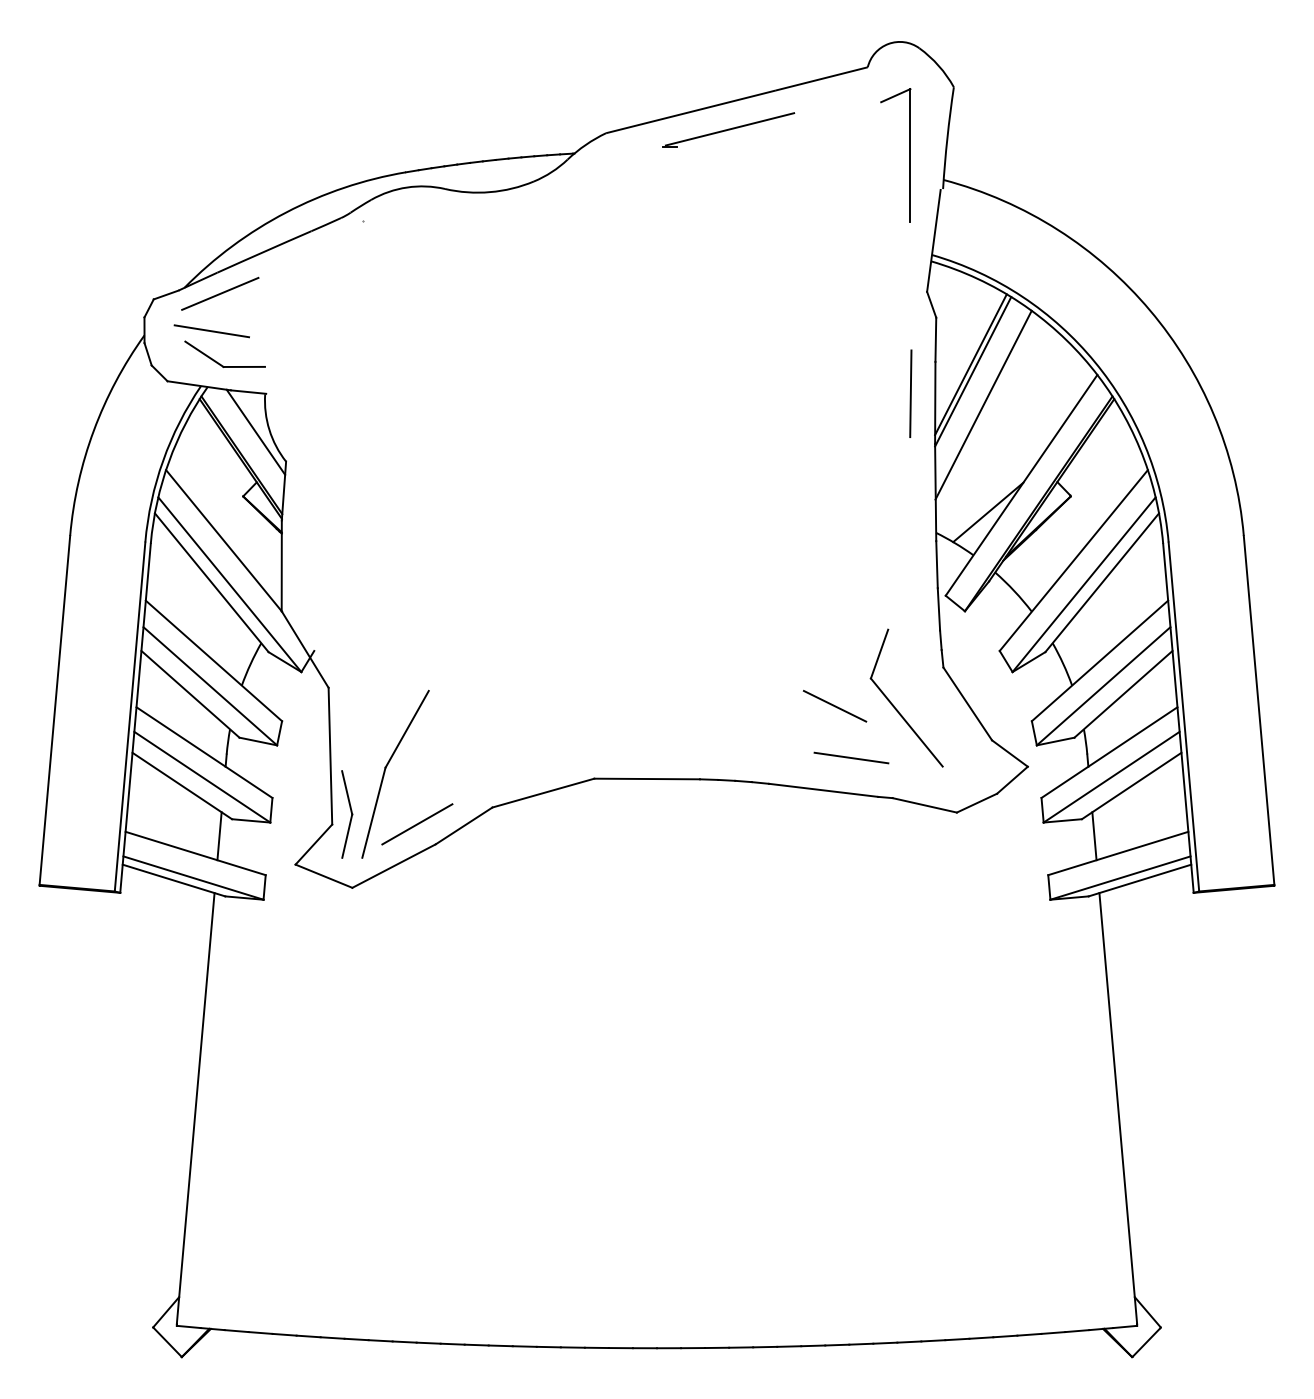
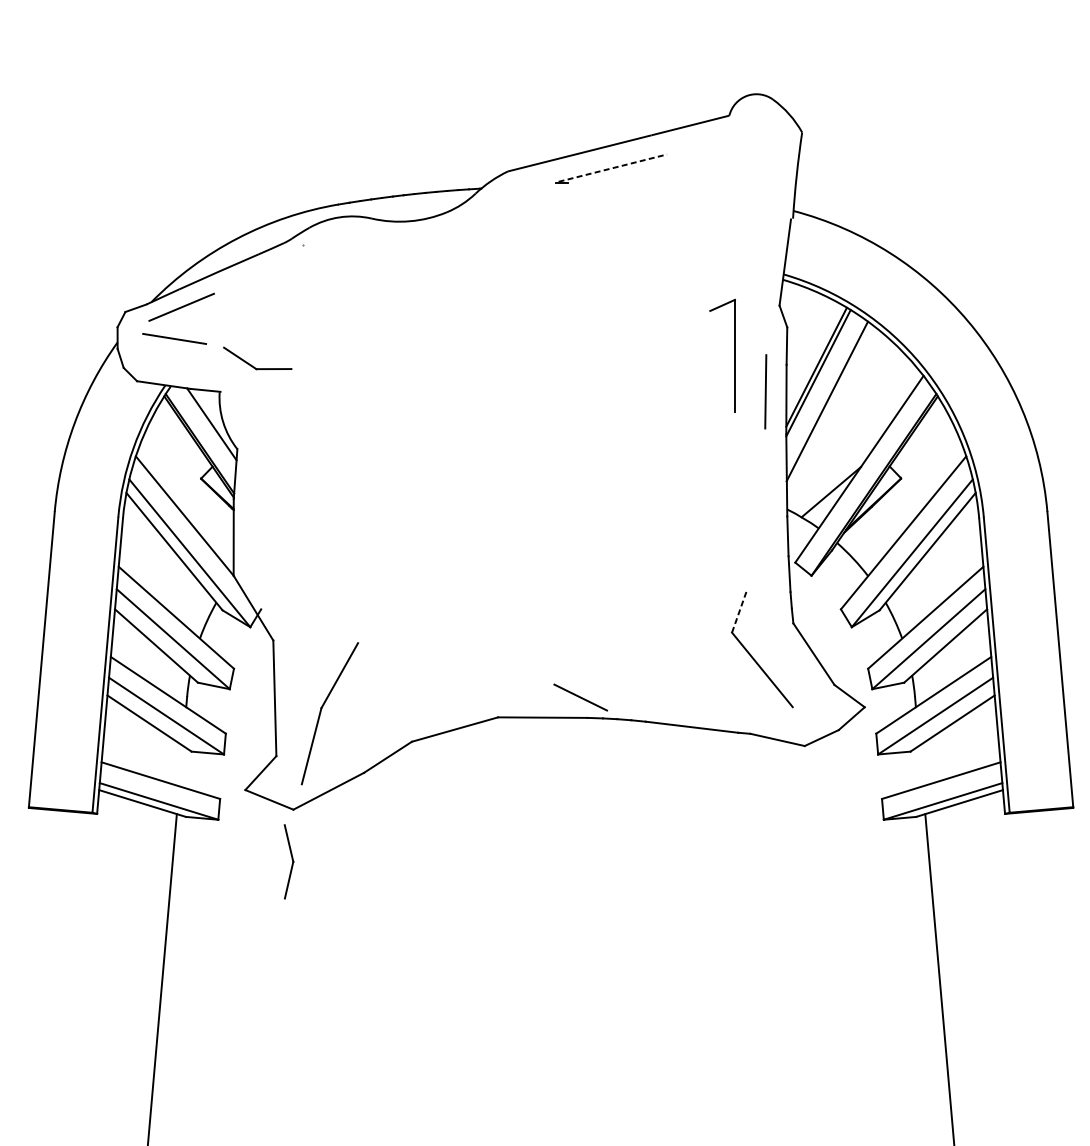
line: (730, 129) -> (613, 168), solid -> dashed
part: (909, 155) -> (734, 356), moved
part: (217, 361) -> (251, 364), moved
line: (879, 654) -> (739, 612), solid -> dashed
line: (834, 705) -> (580, 696), moved
line: (851, 757) -> (715, 699), removed
part: (347, 814) -> (289, 861), moved
line: (417, 824) -> (348, 756), removed
line: (219, 836) -> (181, 766), removed
line: (1094, 836) -> (921, 766), removed

